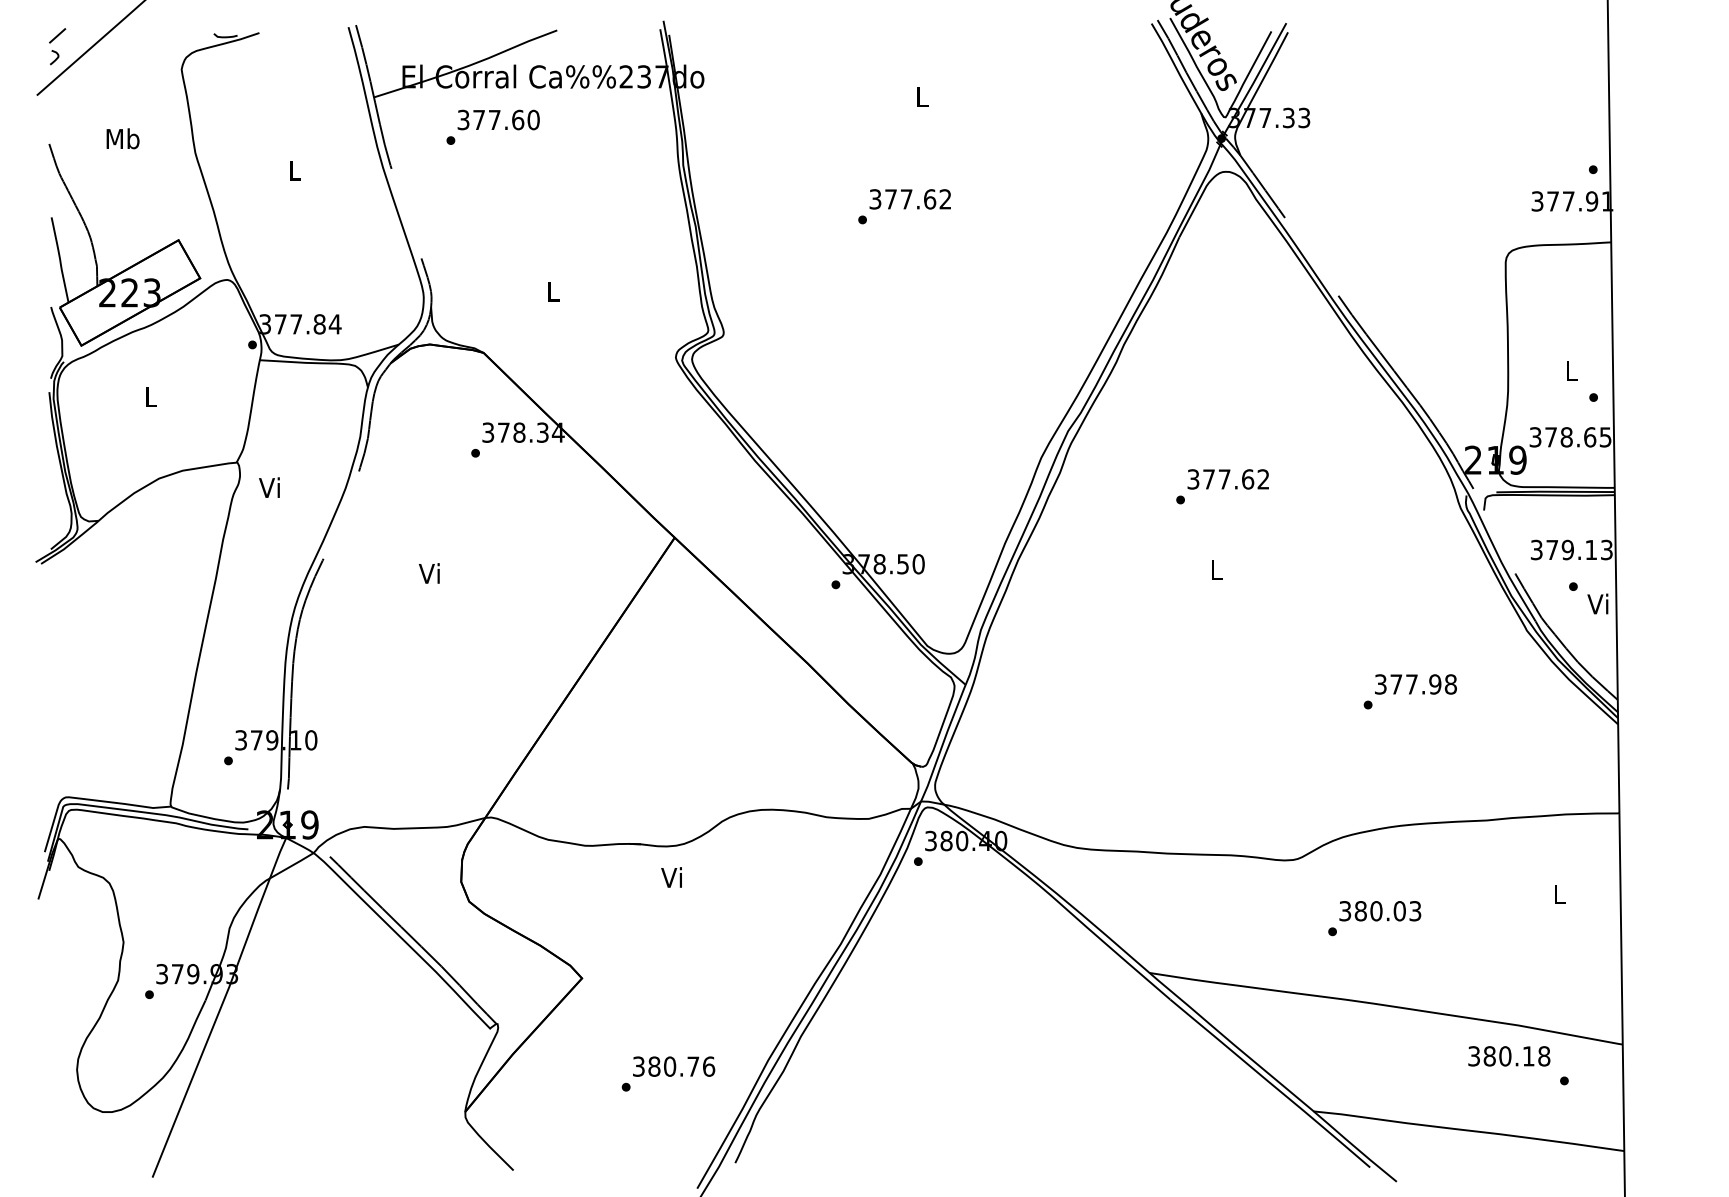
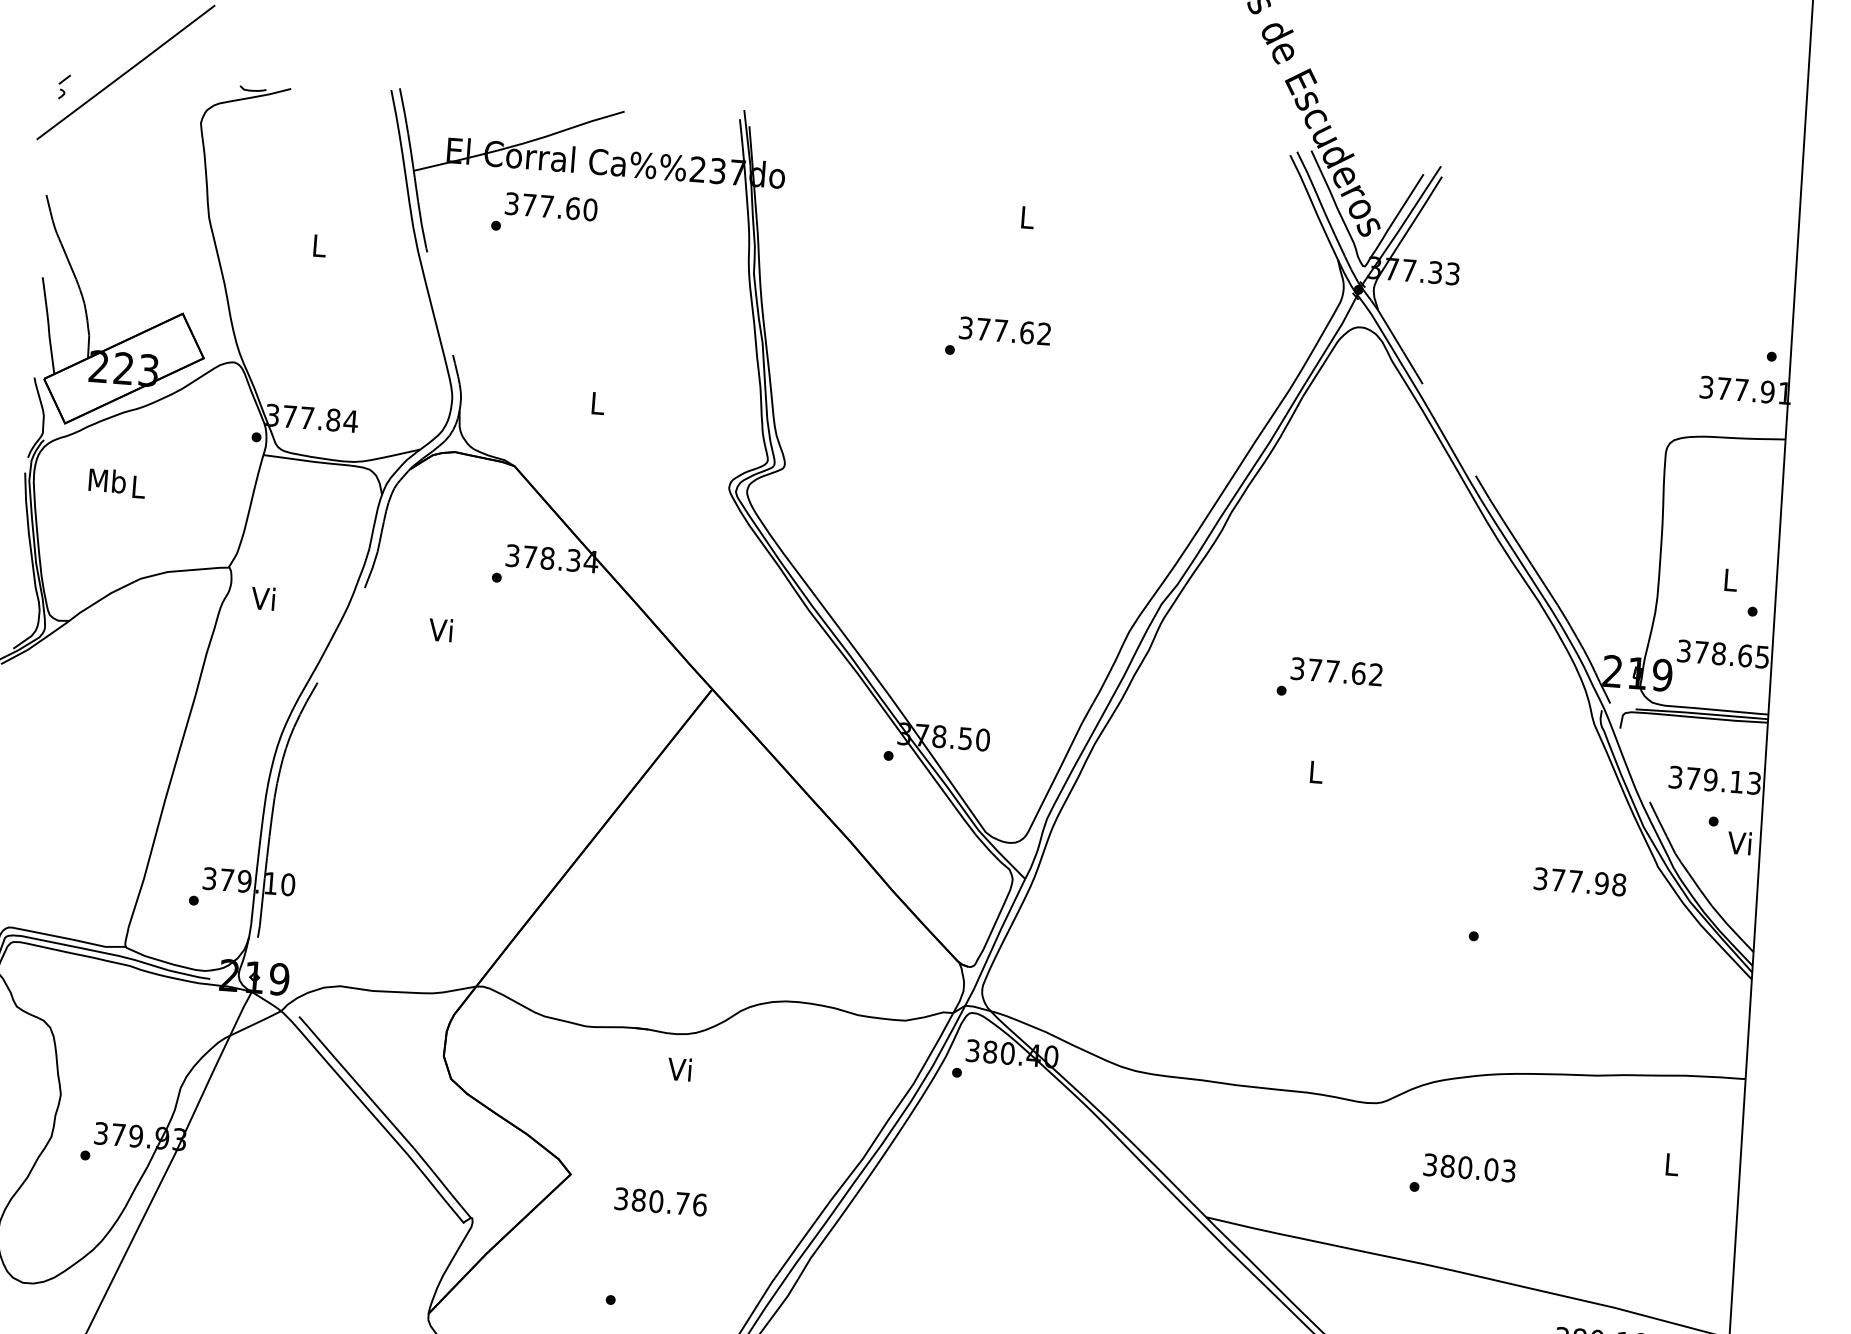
part: (57, 46) -> (64, 86), size x0.6
text: (122, 138) -> (106, 480), moved
text: (429, 573) -> (440, 629), moved
text: (1415, 684) -> (1579, 881), moved
text: (674, 1066) -> (661, 1201), moved

